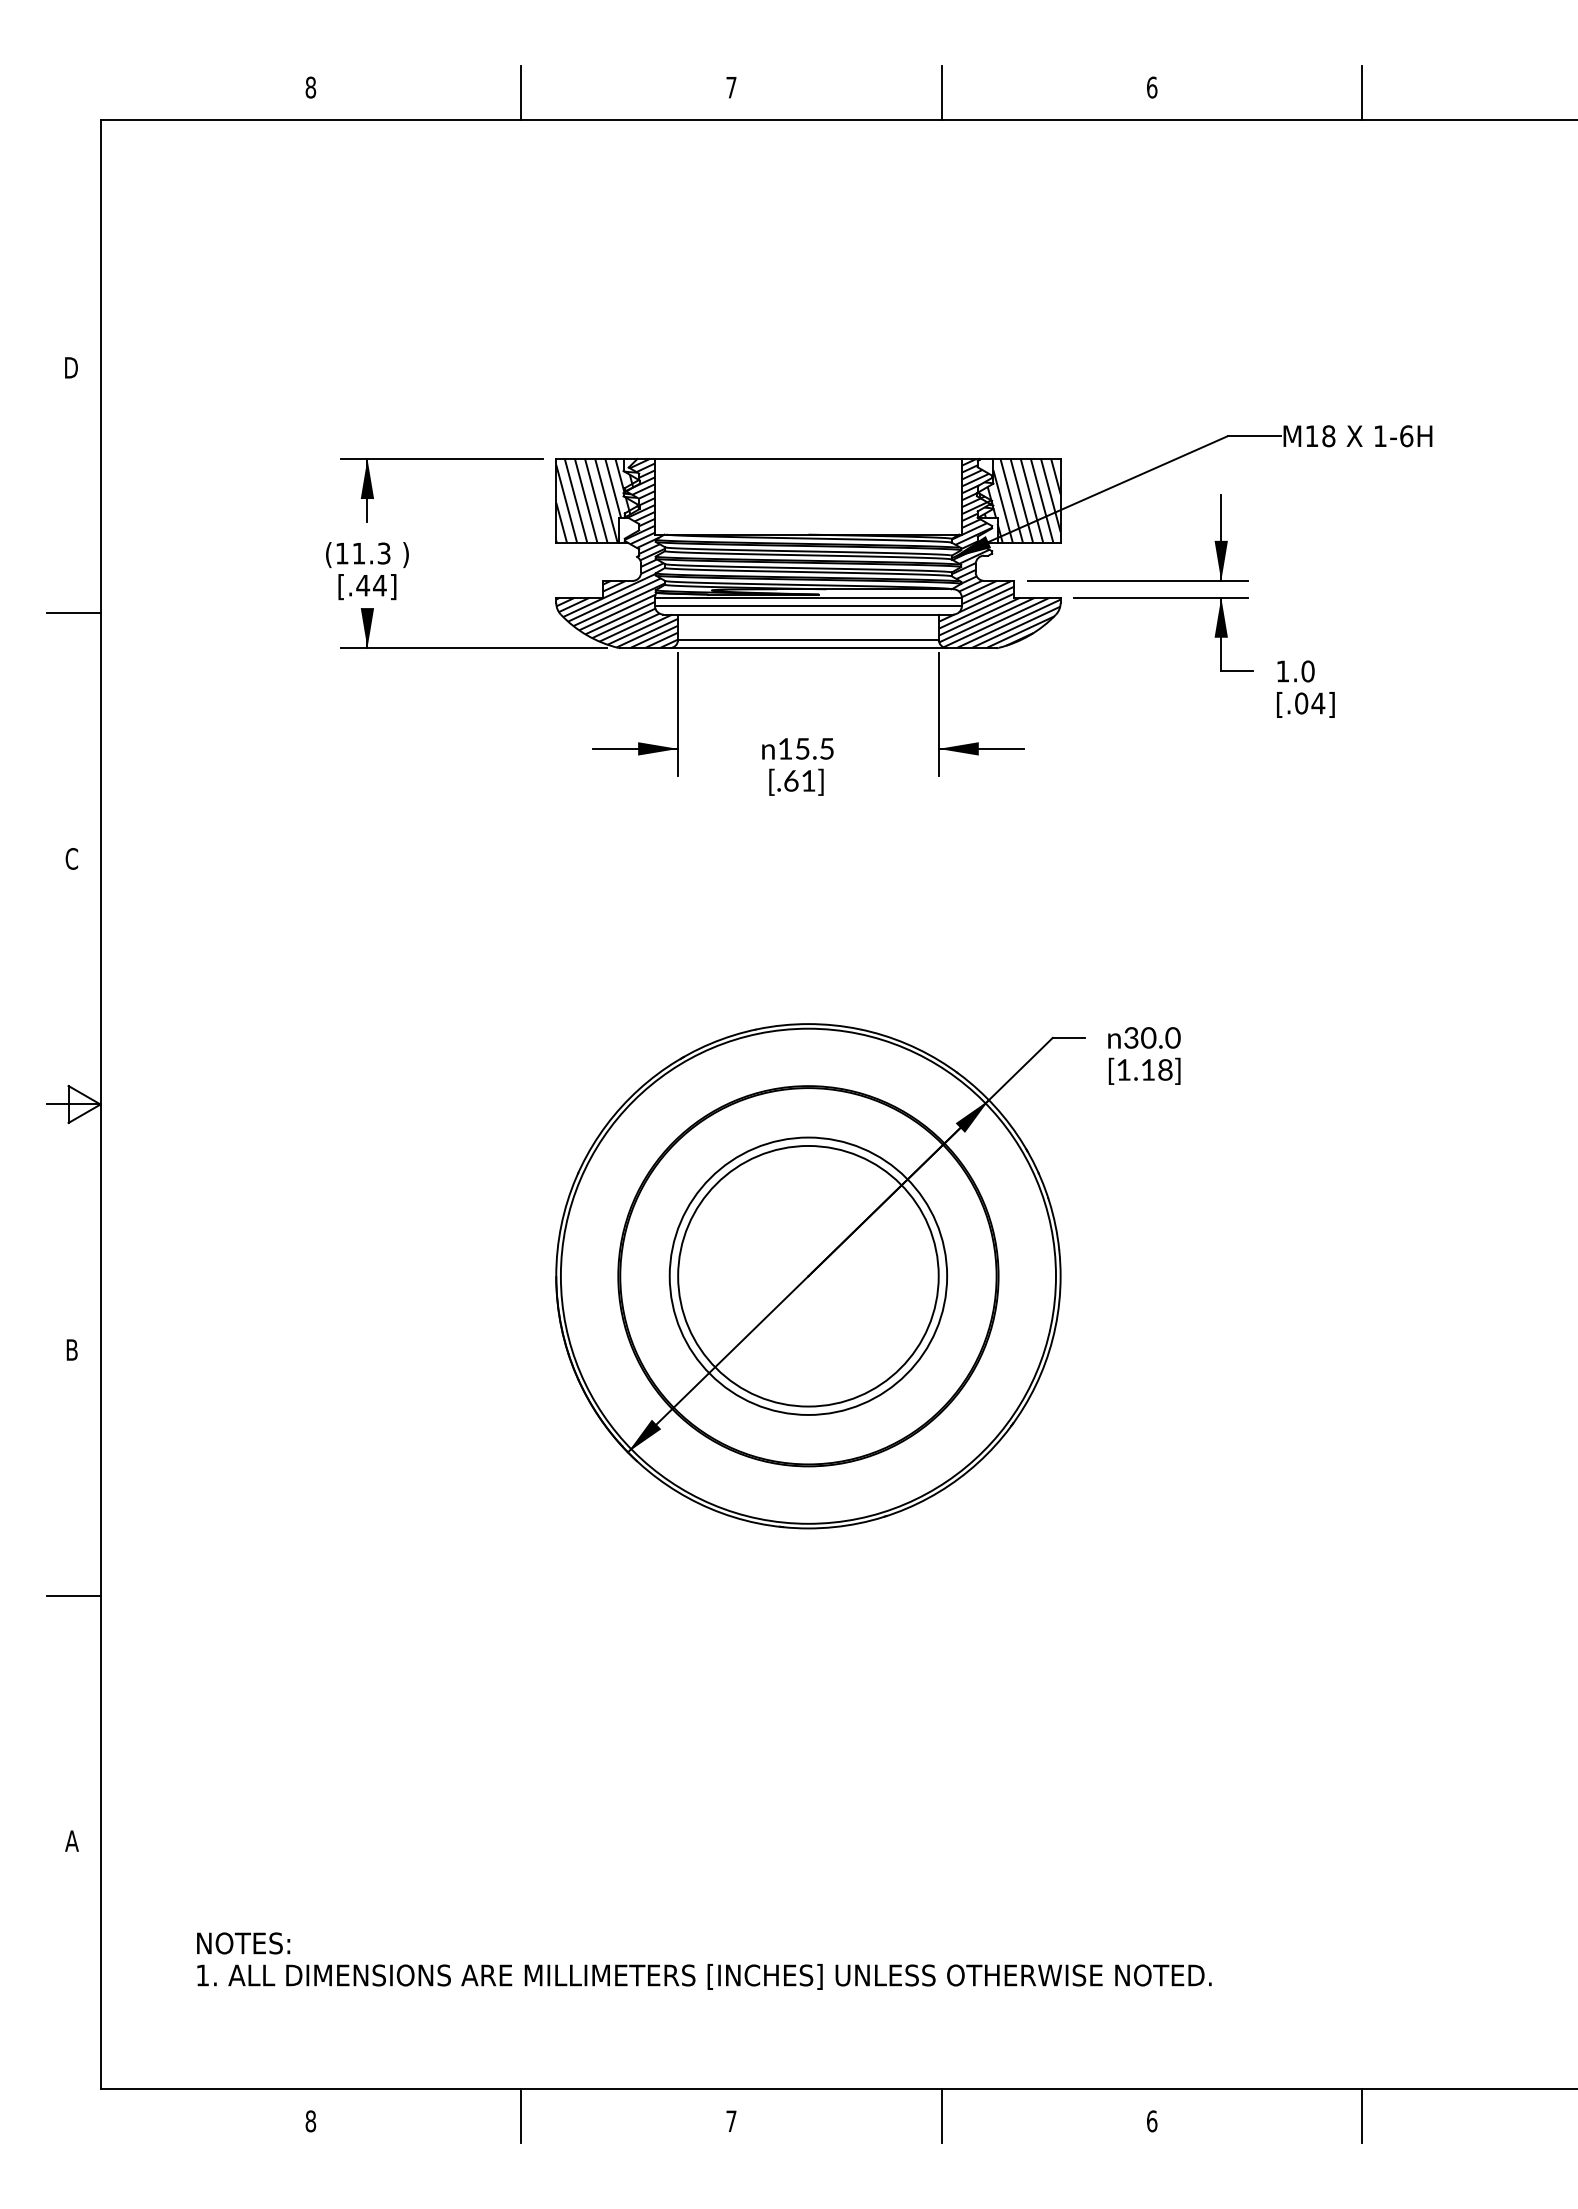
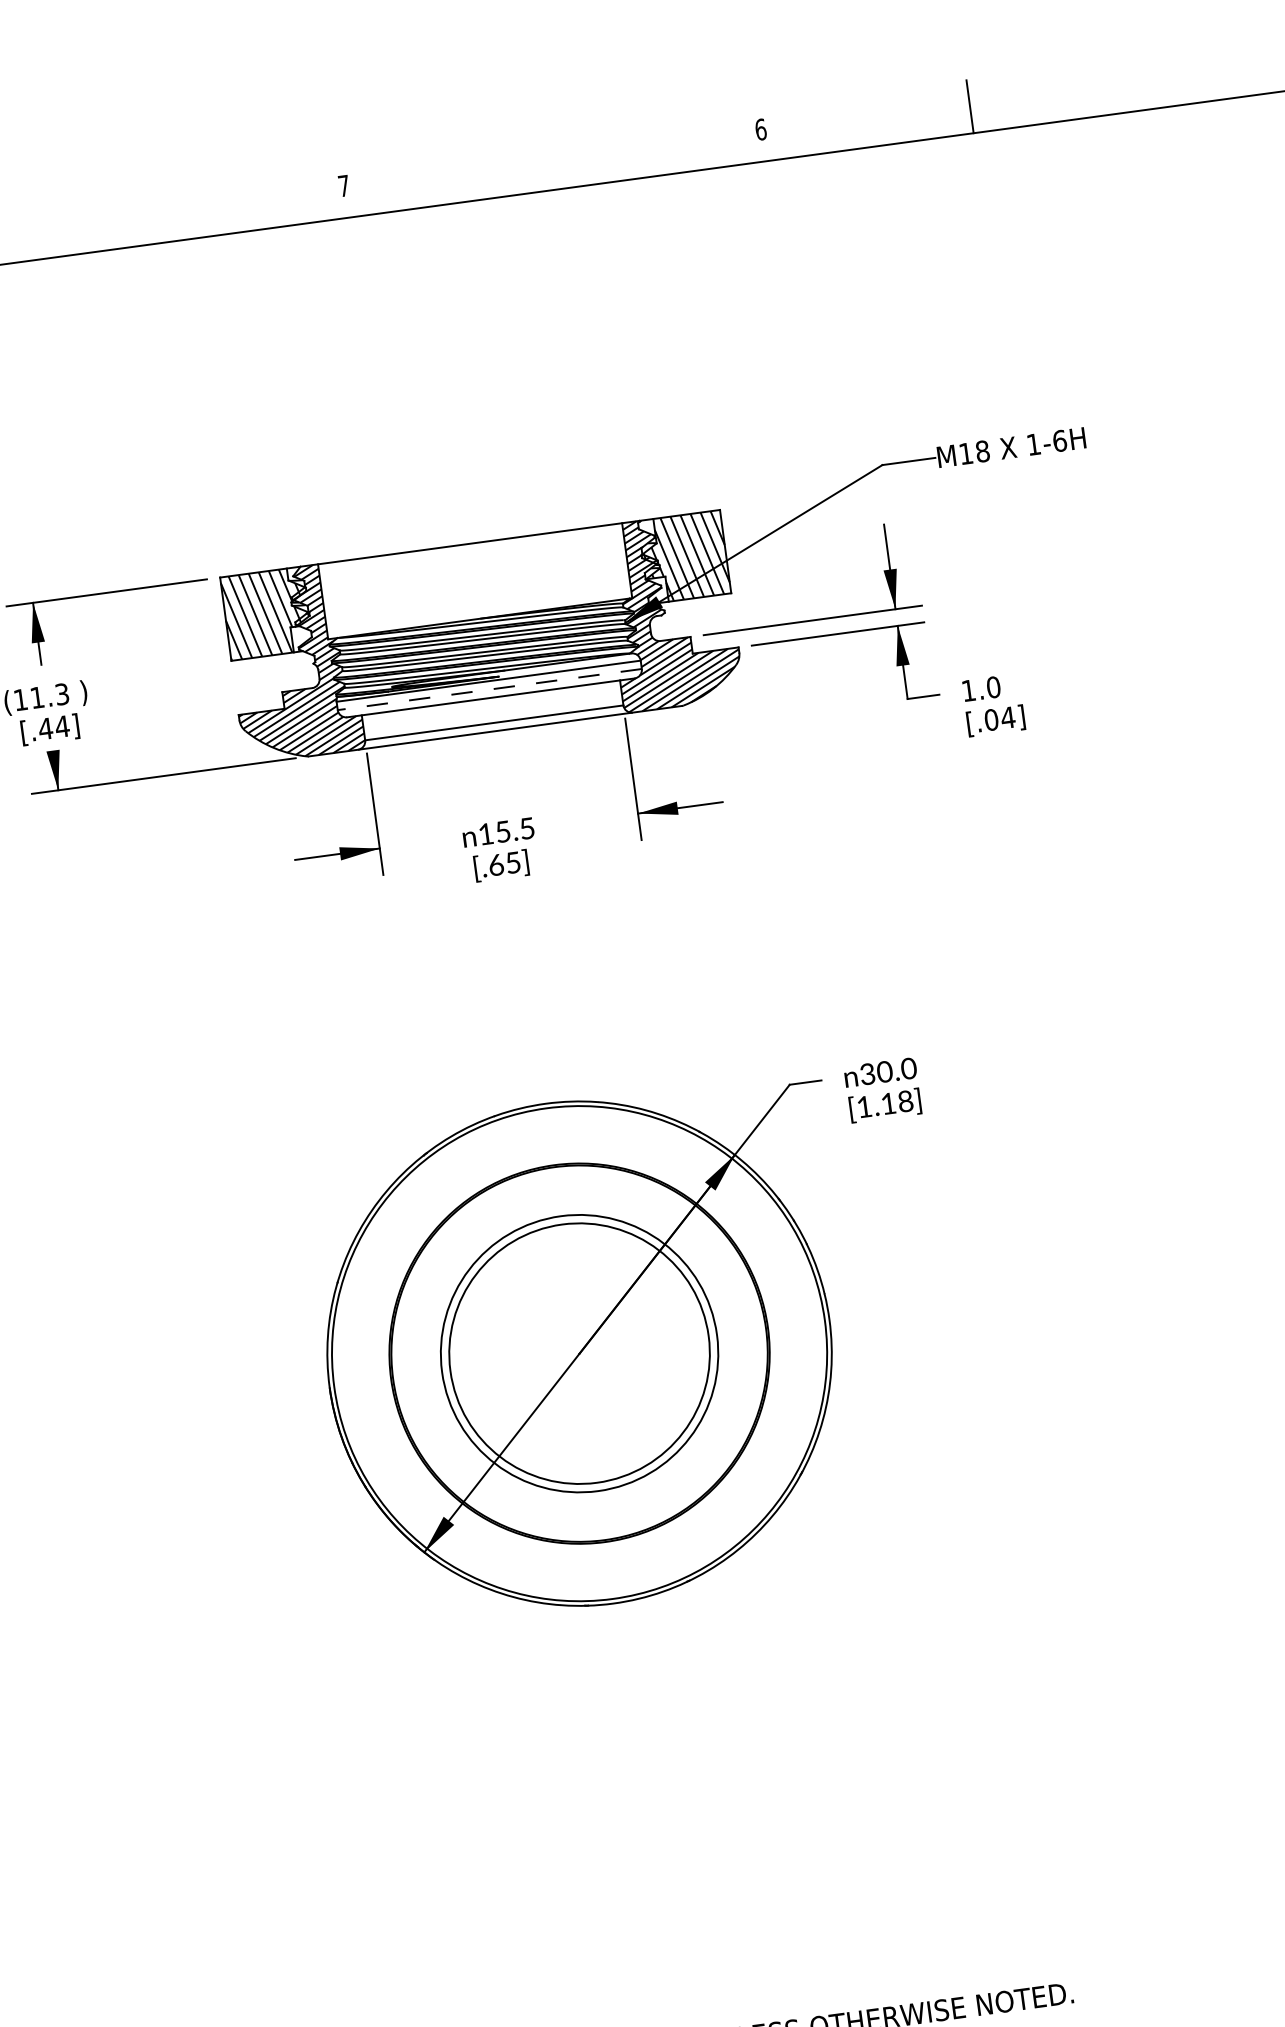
line: (521, 92) -> (136, 219), removed
line: (941, 92) -> (552, 162), removed
line: (807, 606) -> (488, 690), solid -> dashed
text: (808, 780) -> (513, 862), [.61] -> [.65]

